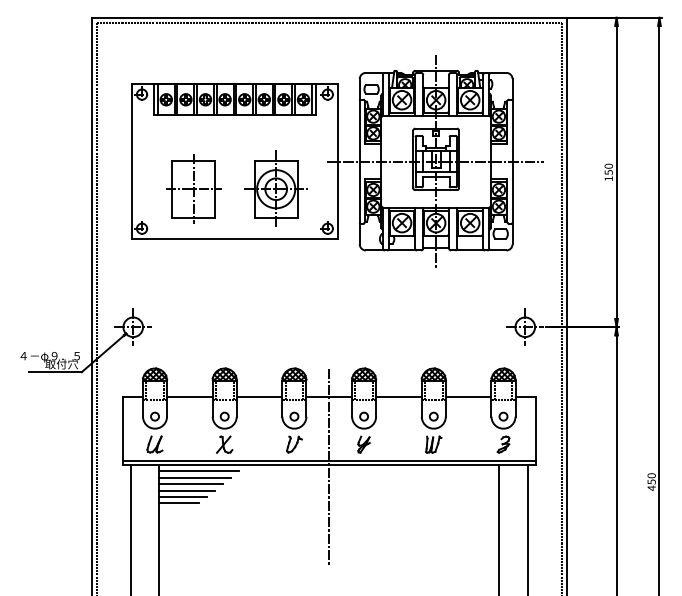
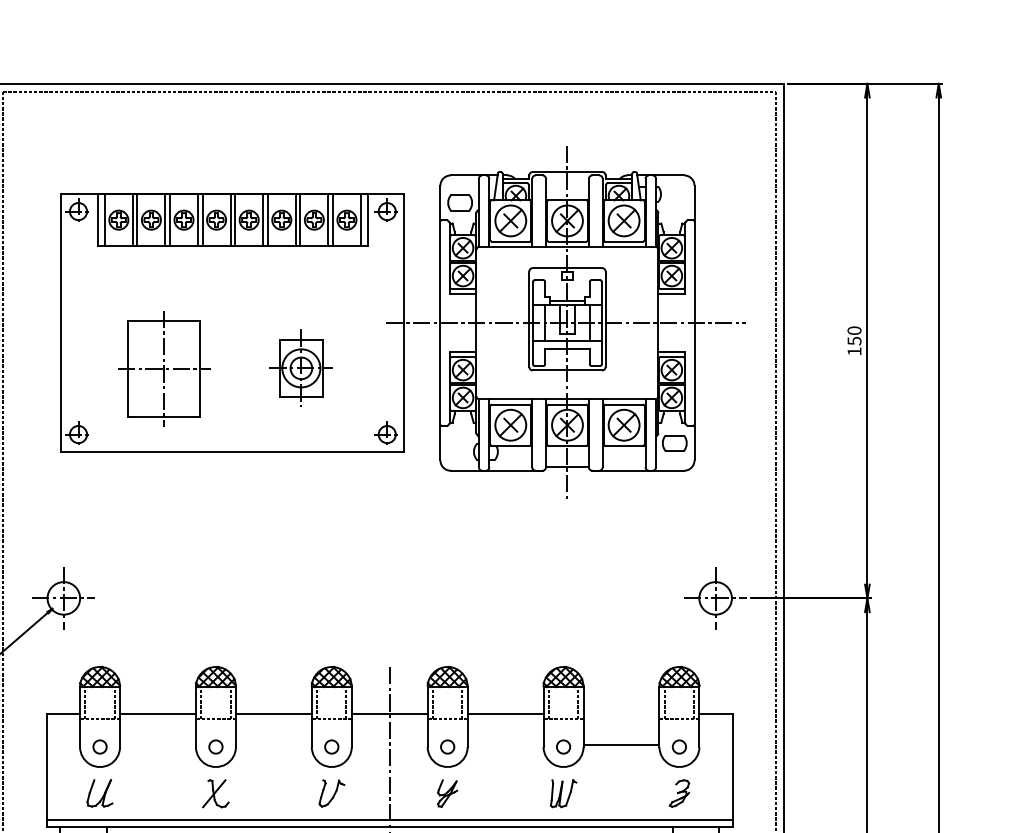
part: (275, 188) -> (300, 367), size x0.6
line: (468, 396) -> (621, 745), moved

